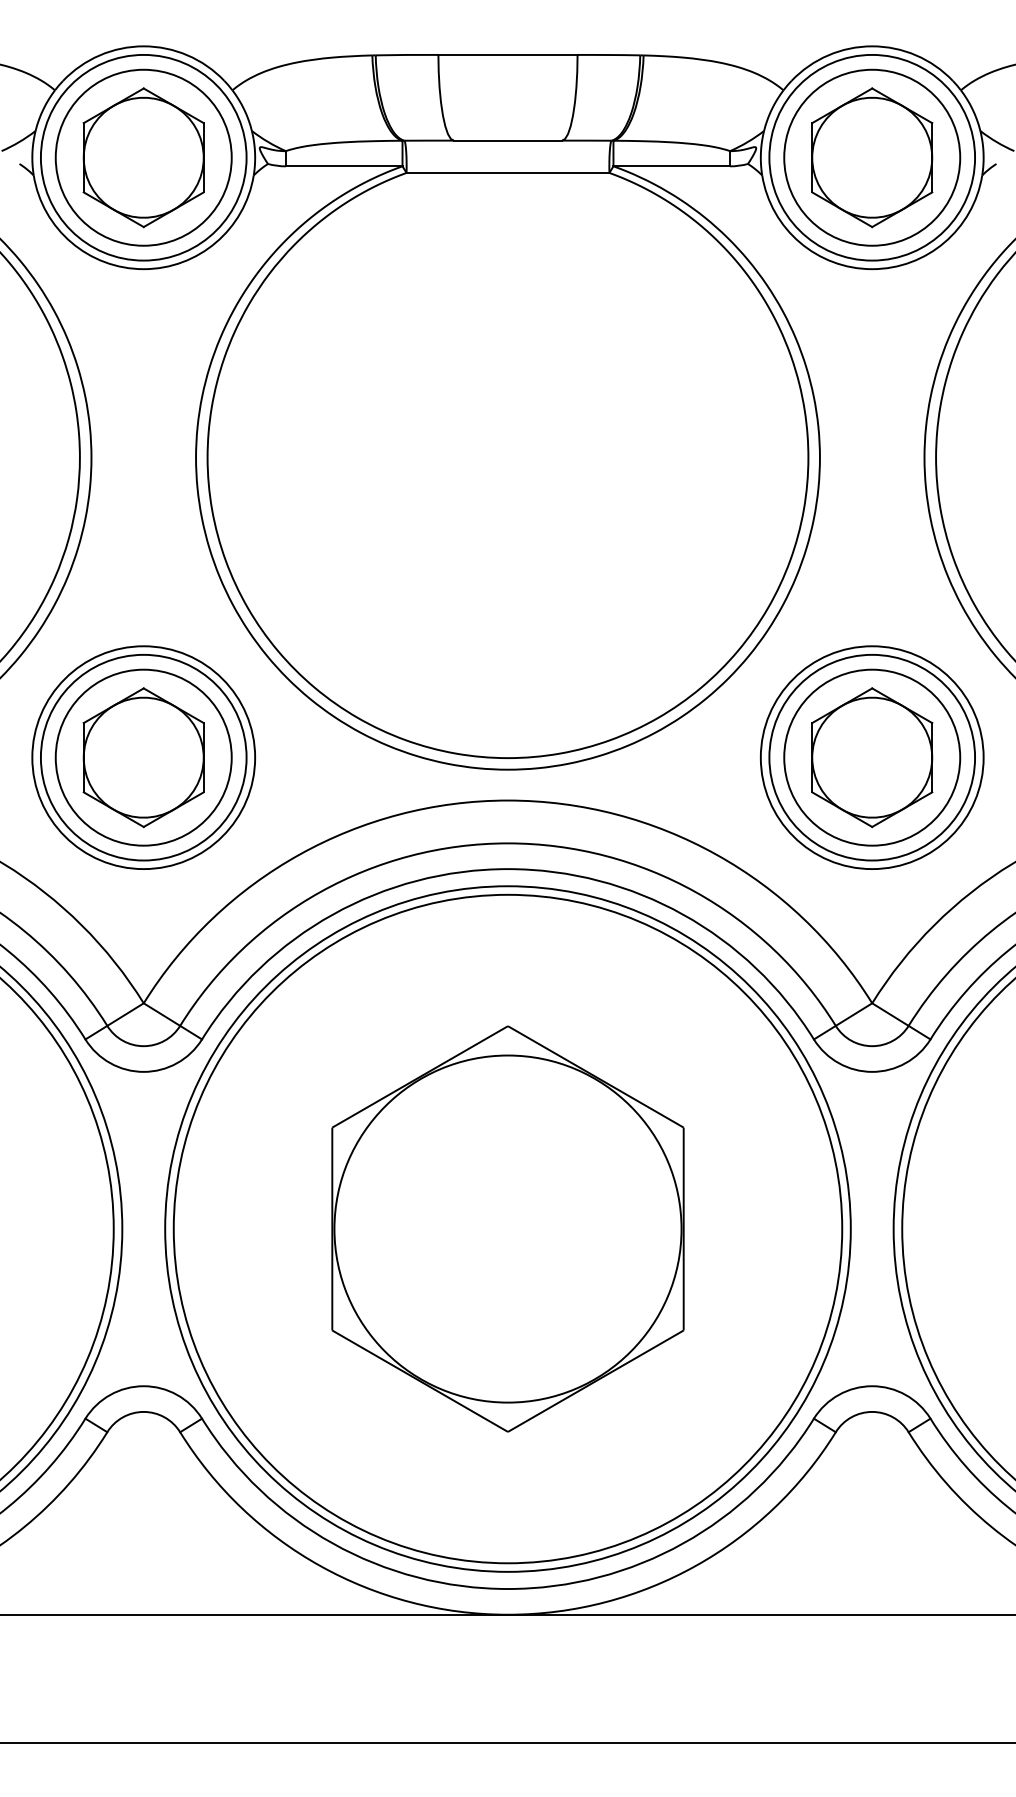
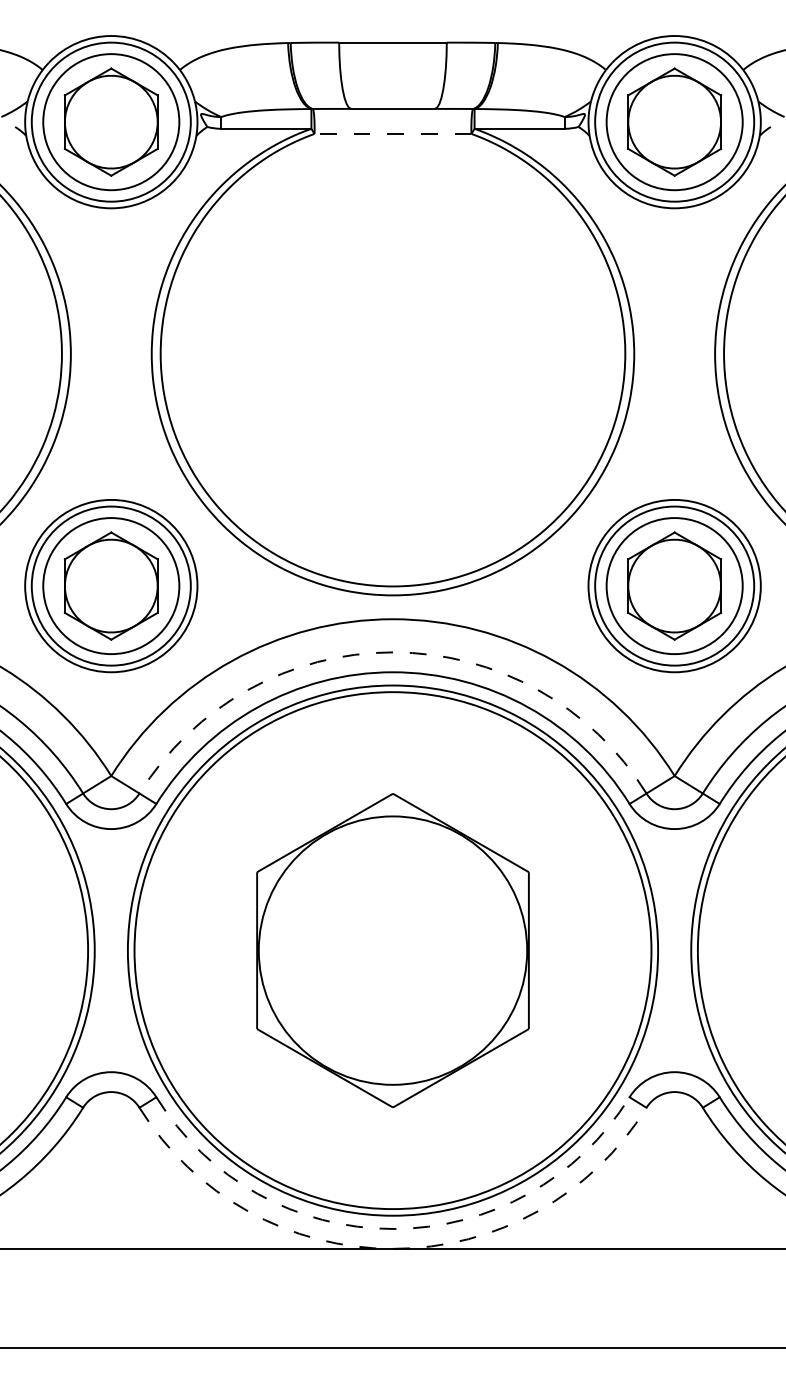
line: (507, 172) -> (392, 133), solid -> dashed
arc: (508, 843) -> (393, 652), solid -> dashed
arc: (508, 1588) -> (393, 1228), solid -> dashed
arc: (508, 1614) -> (393, 1248), solid -> dashed

